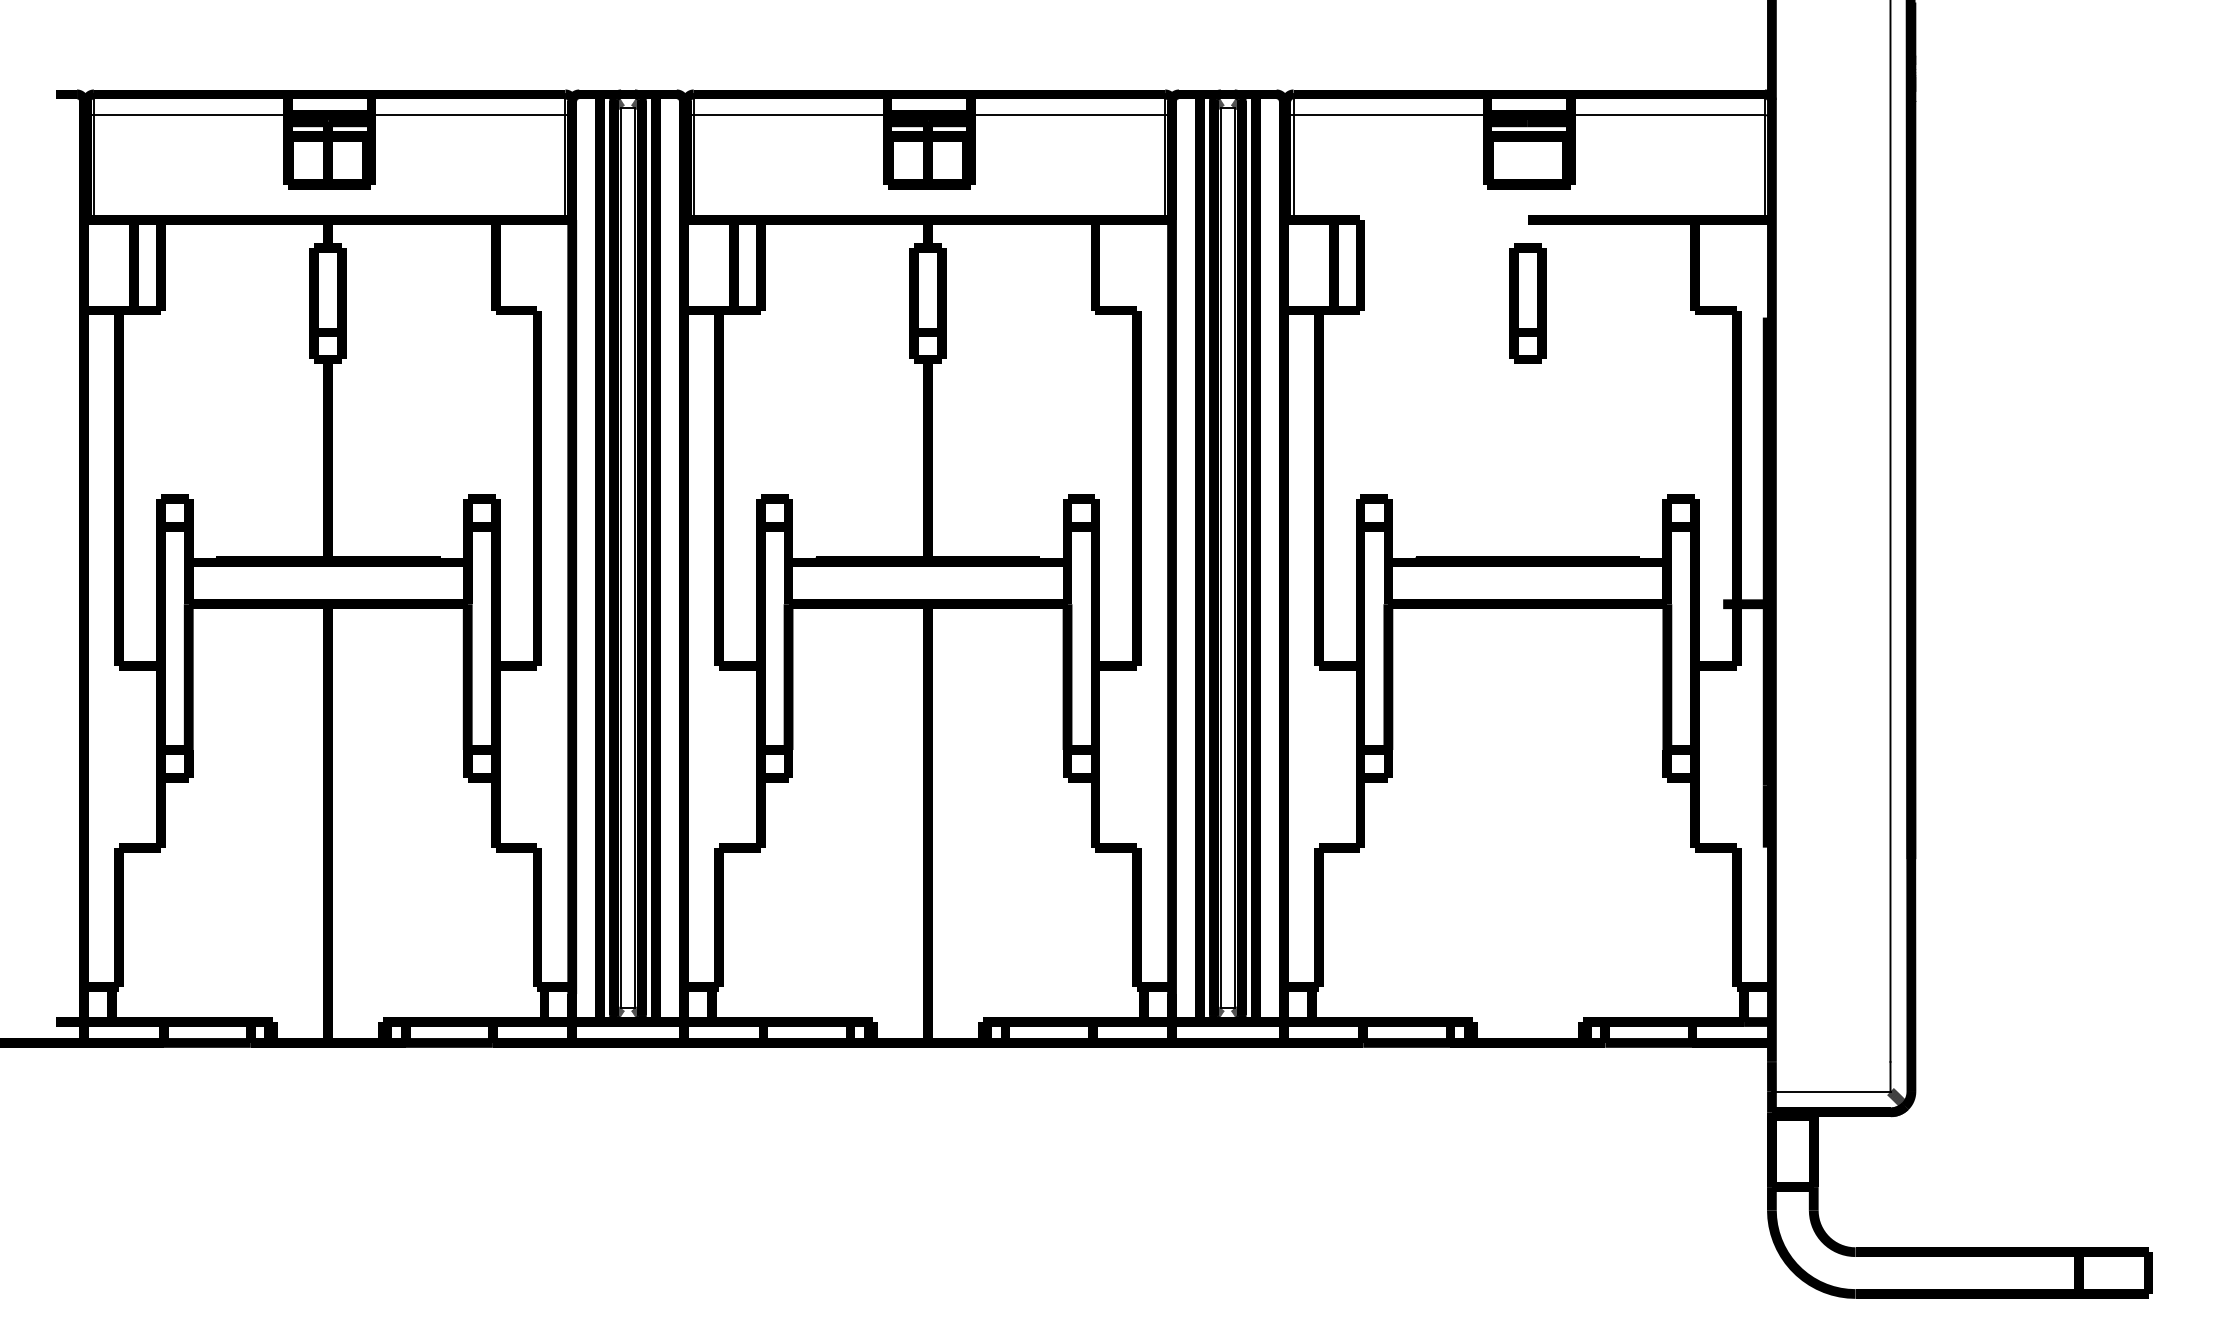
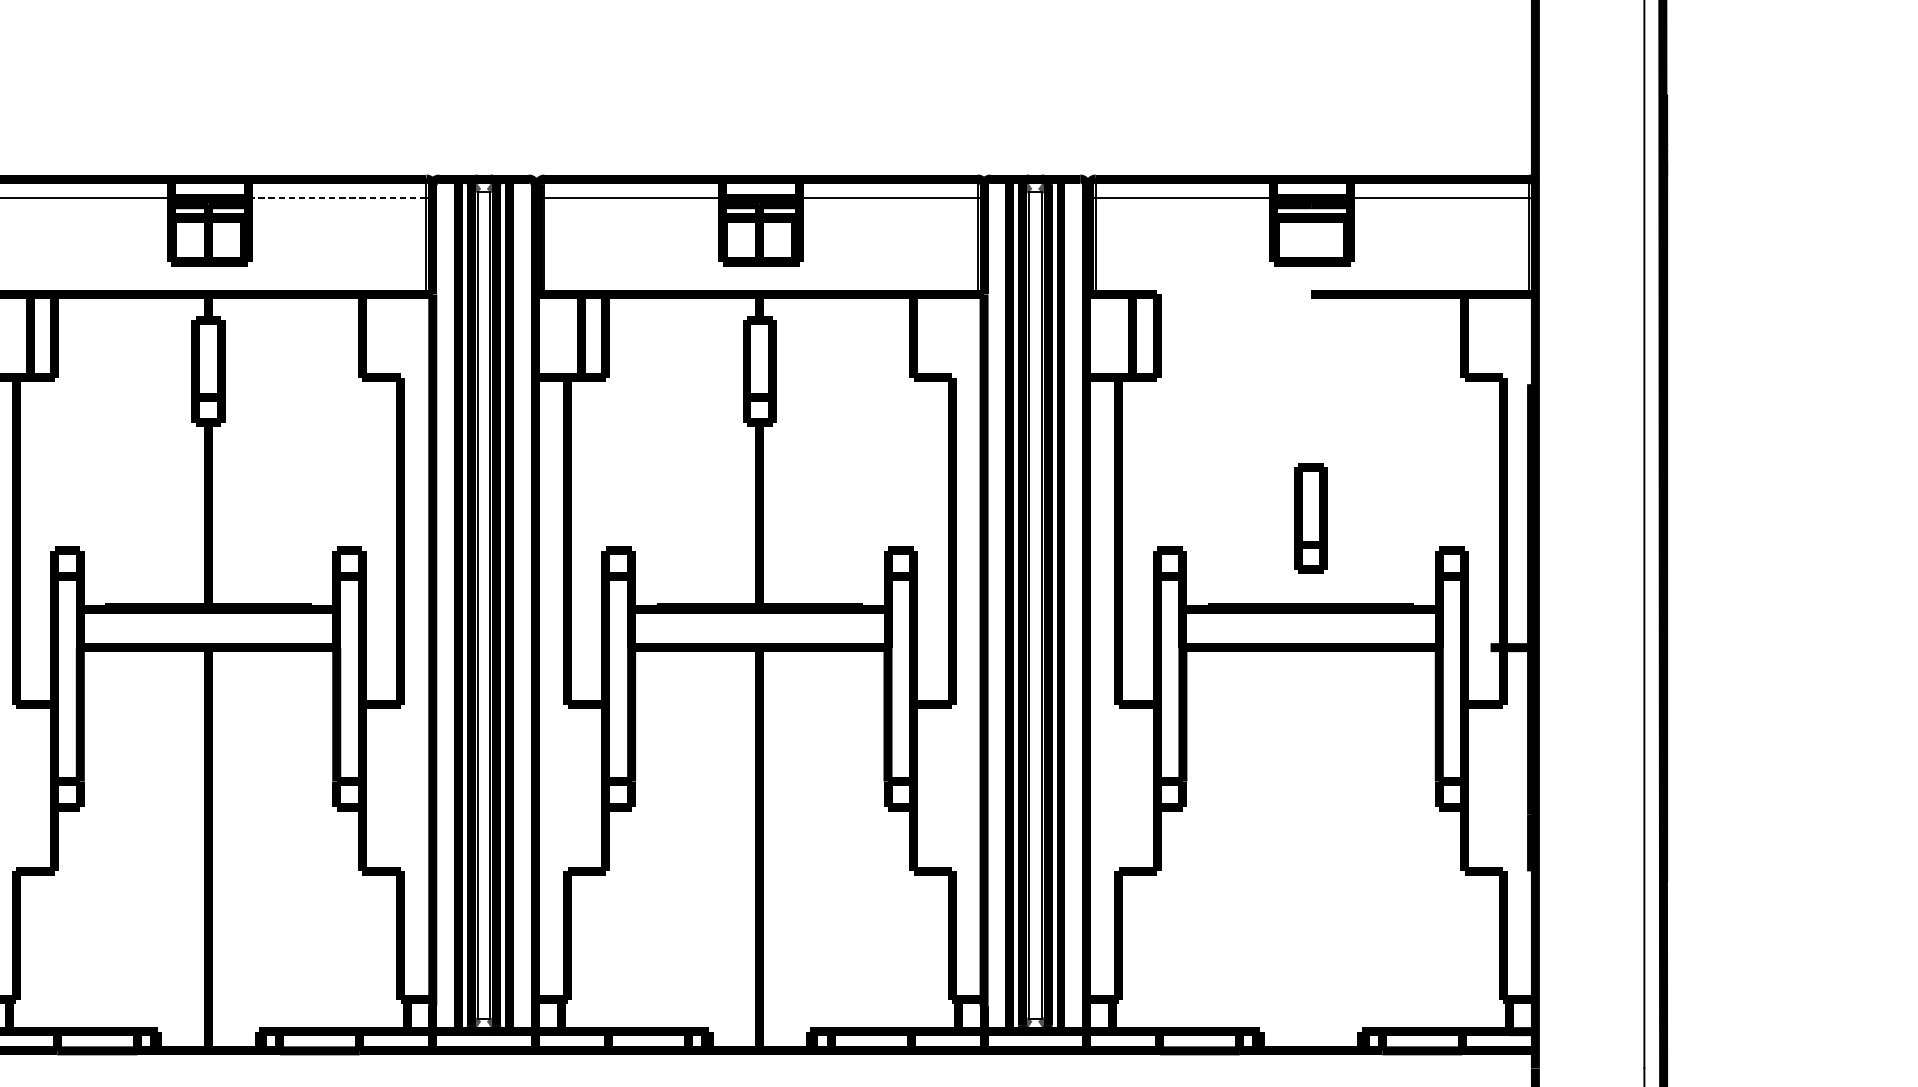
line: (468, 115) -> (337, 198), solid -> dashed
part: (1527, 303) -> (1310, 518), moved

